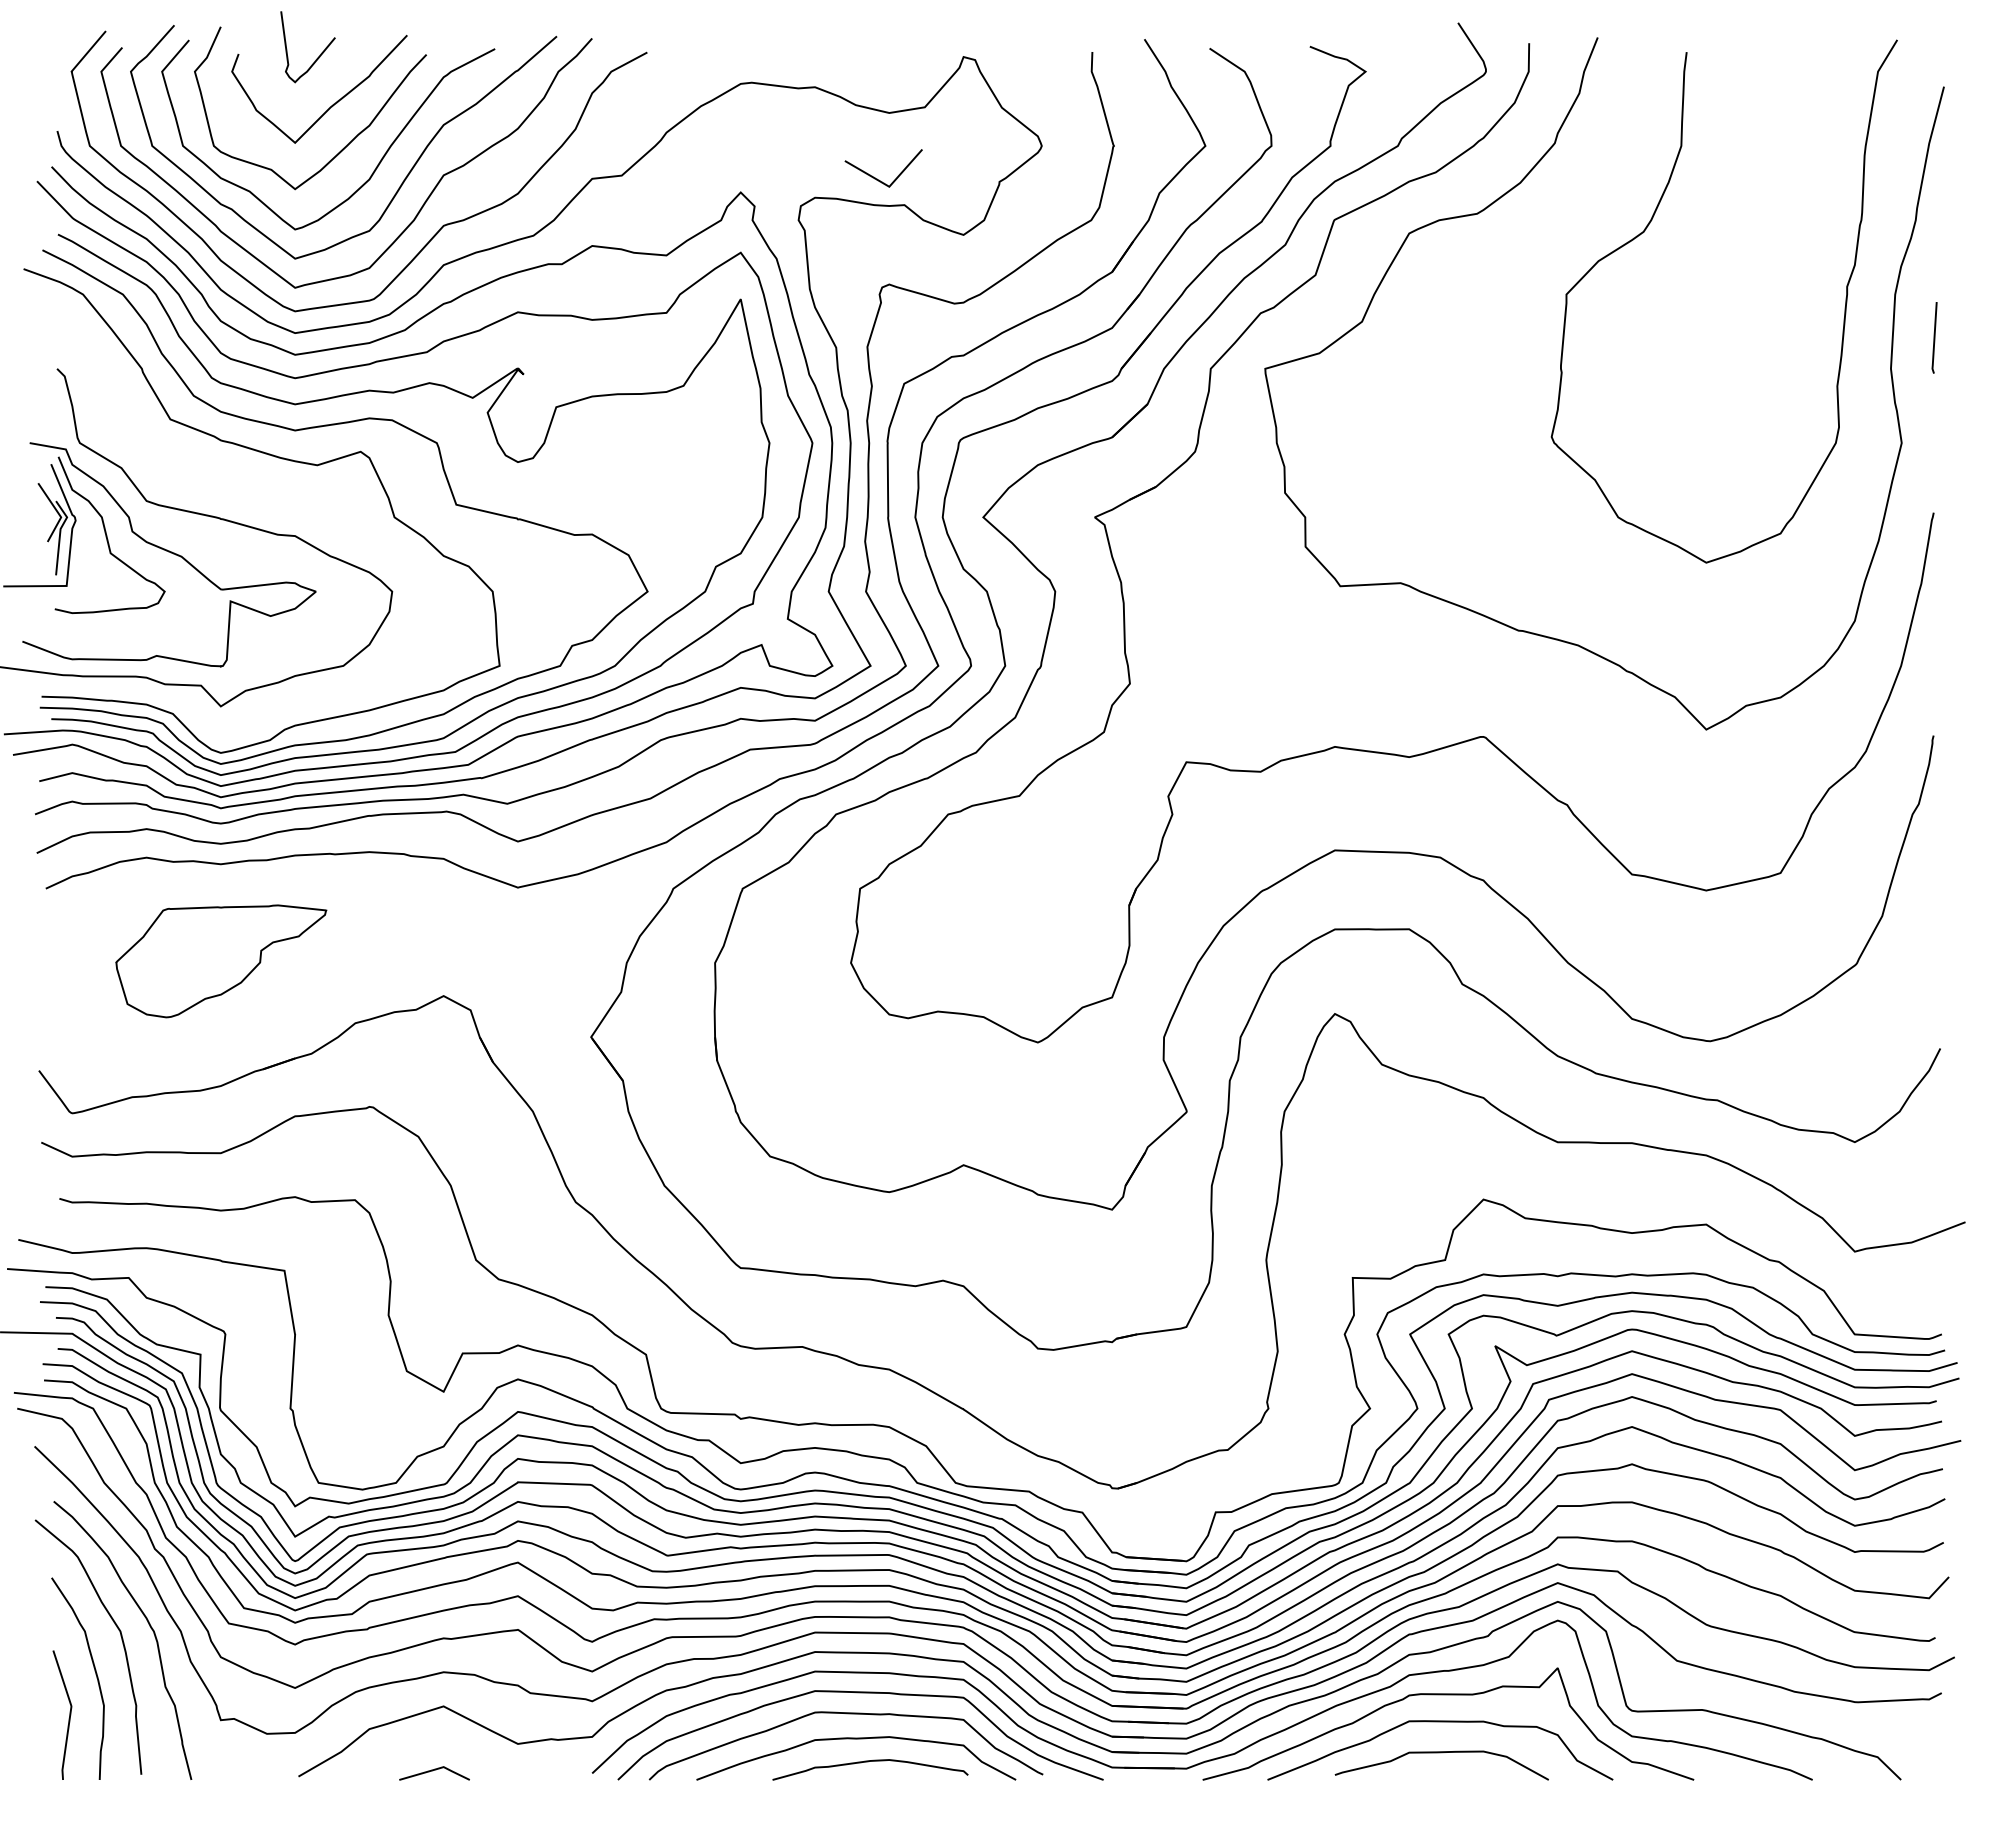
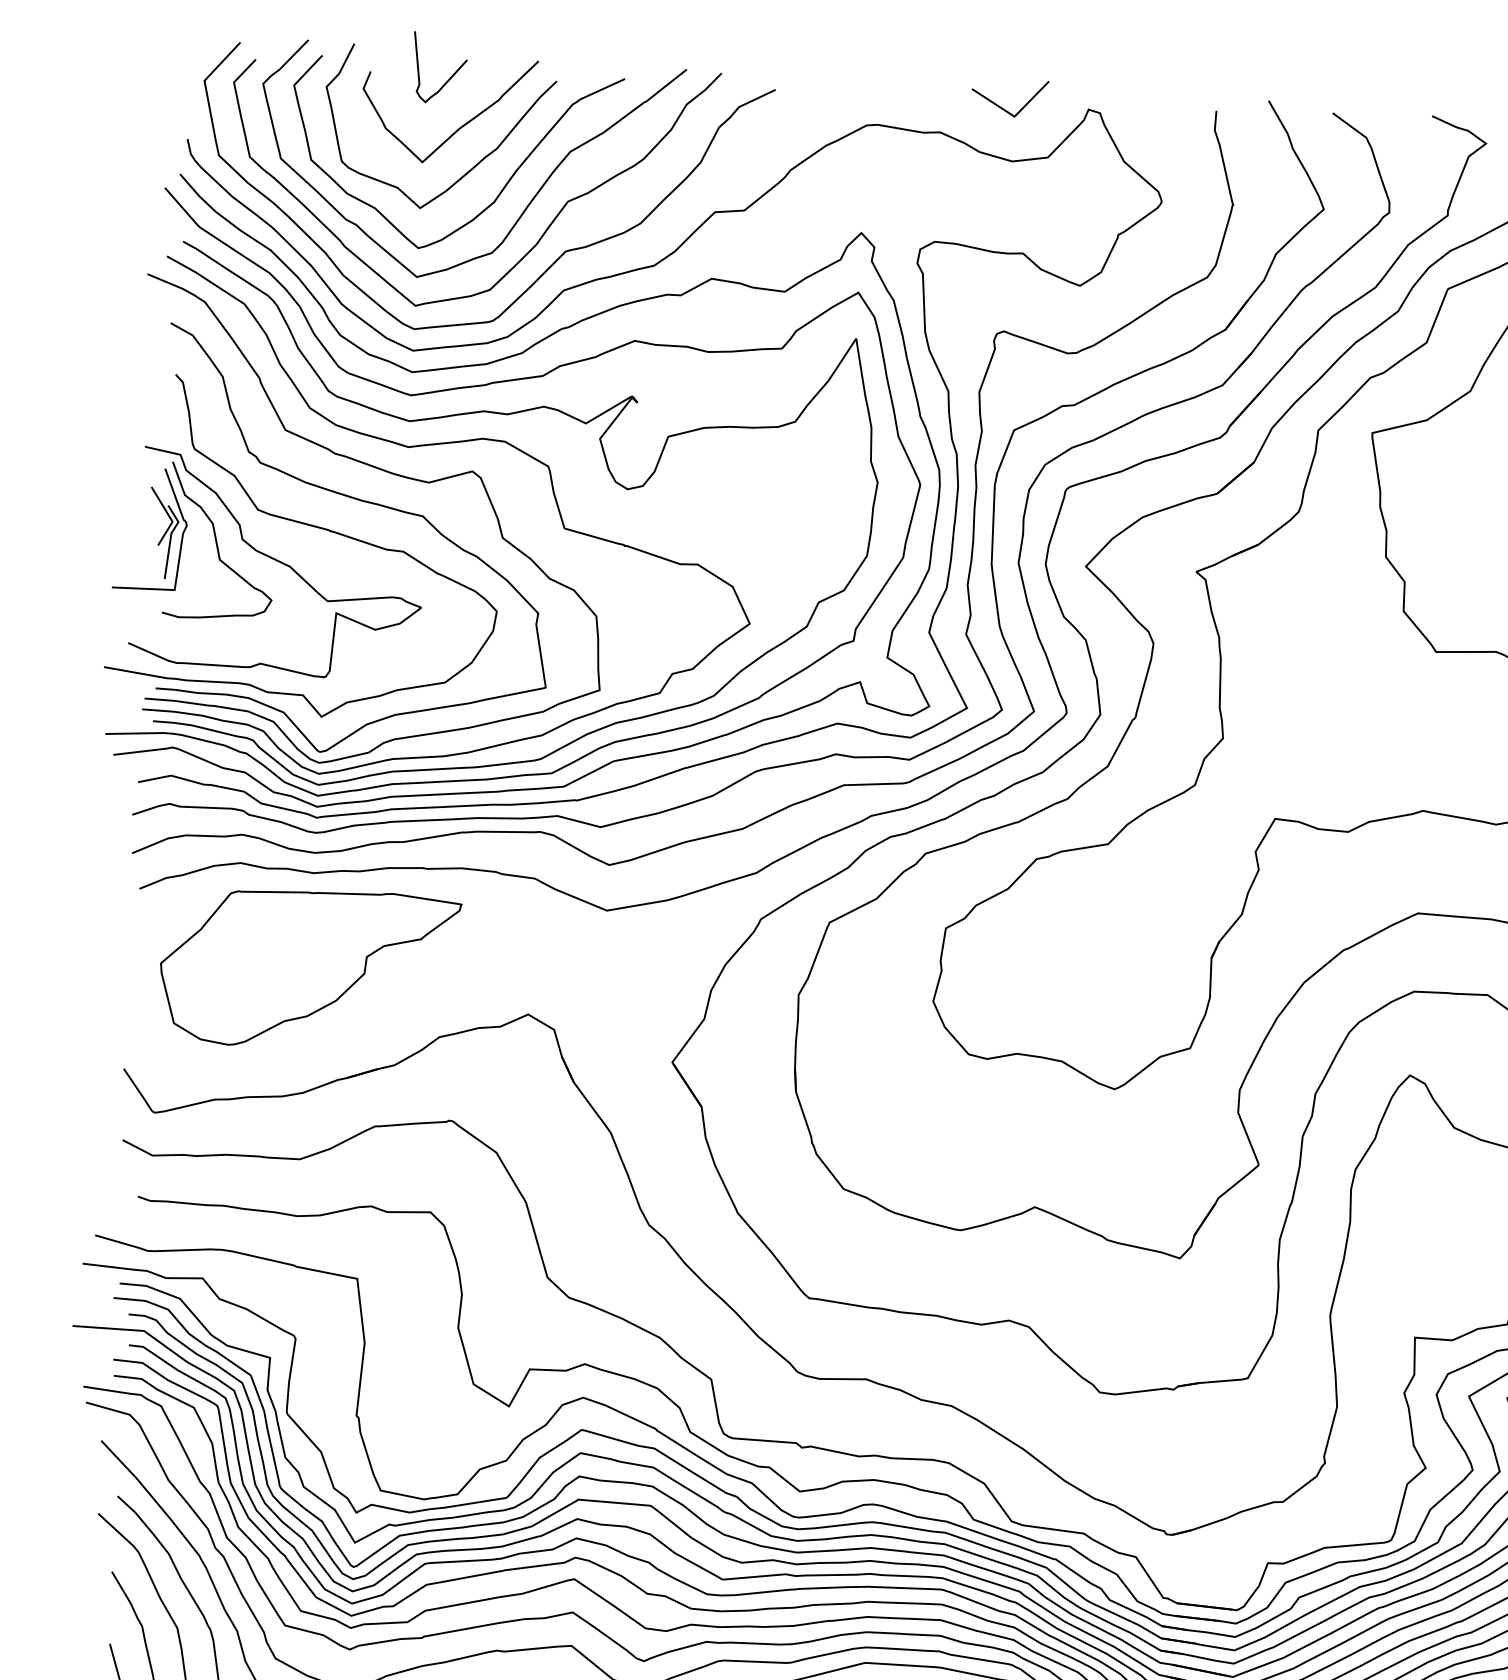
line: (877, 178) -> (1003, 107), moved
curve: (253, 488) -> (364, 502), added
part: (221, 961) -> (309, 969), size x1.43

